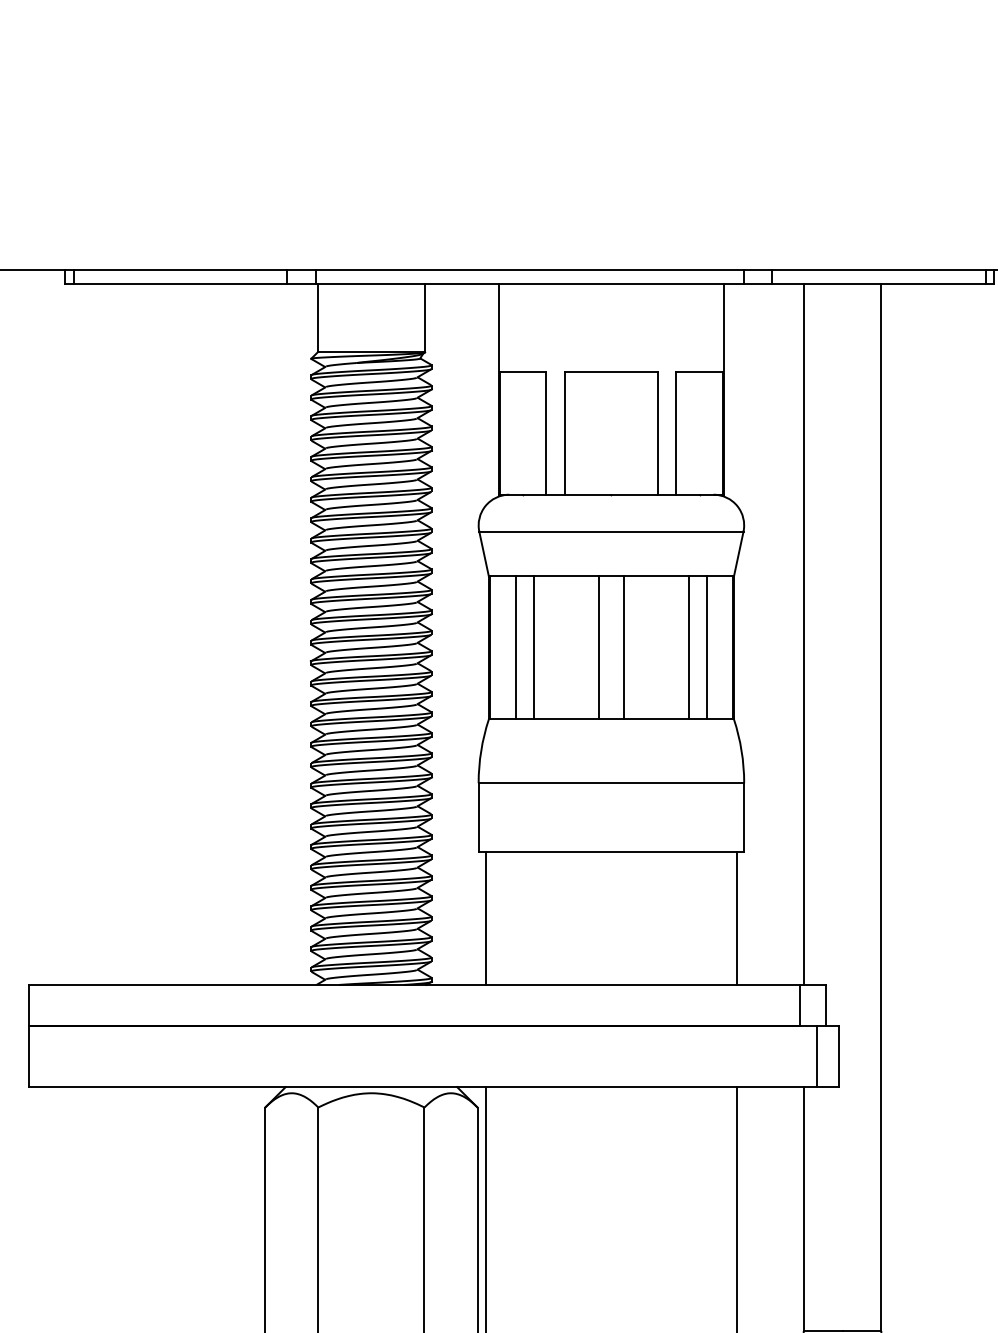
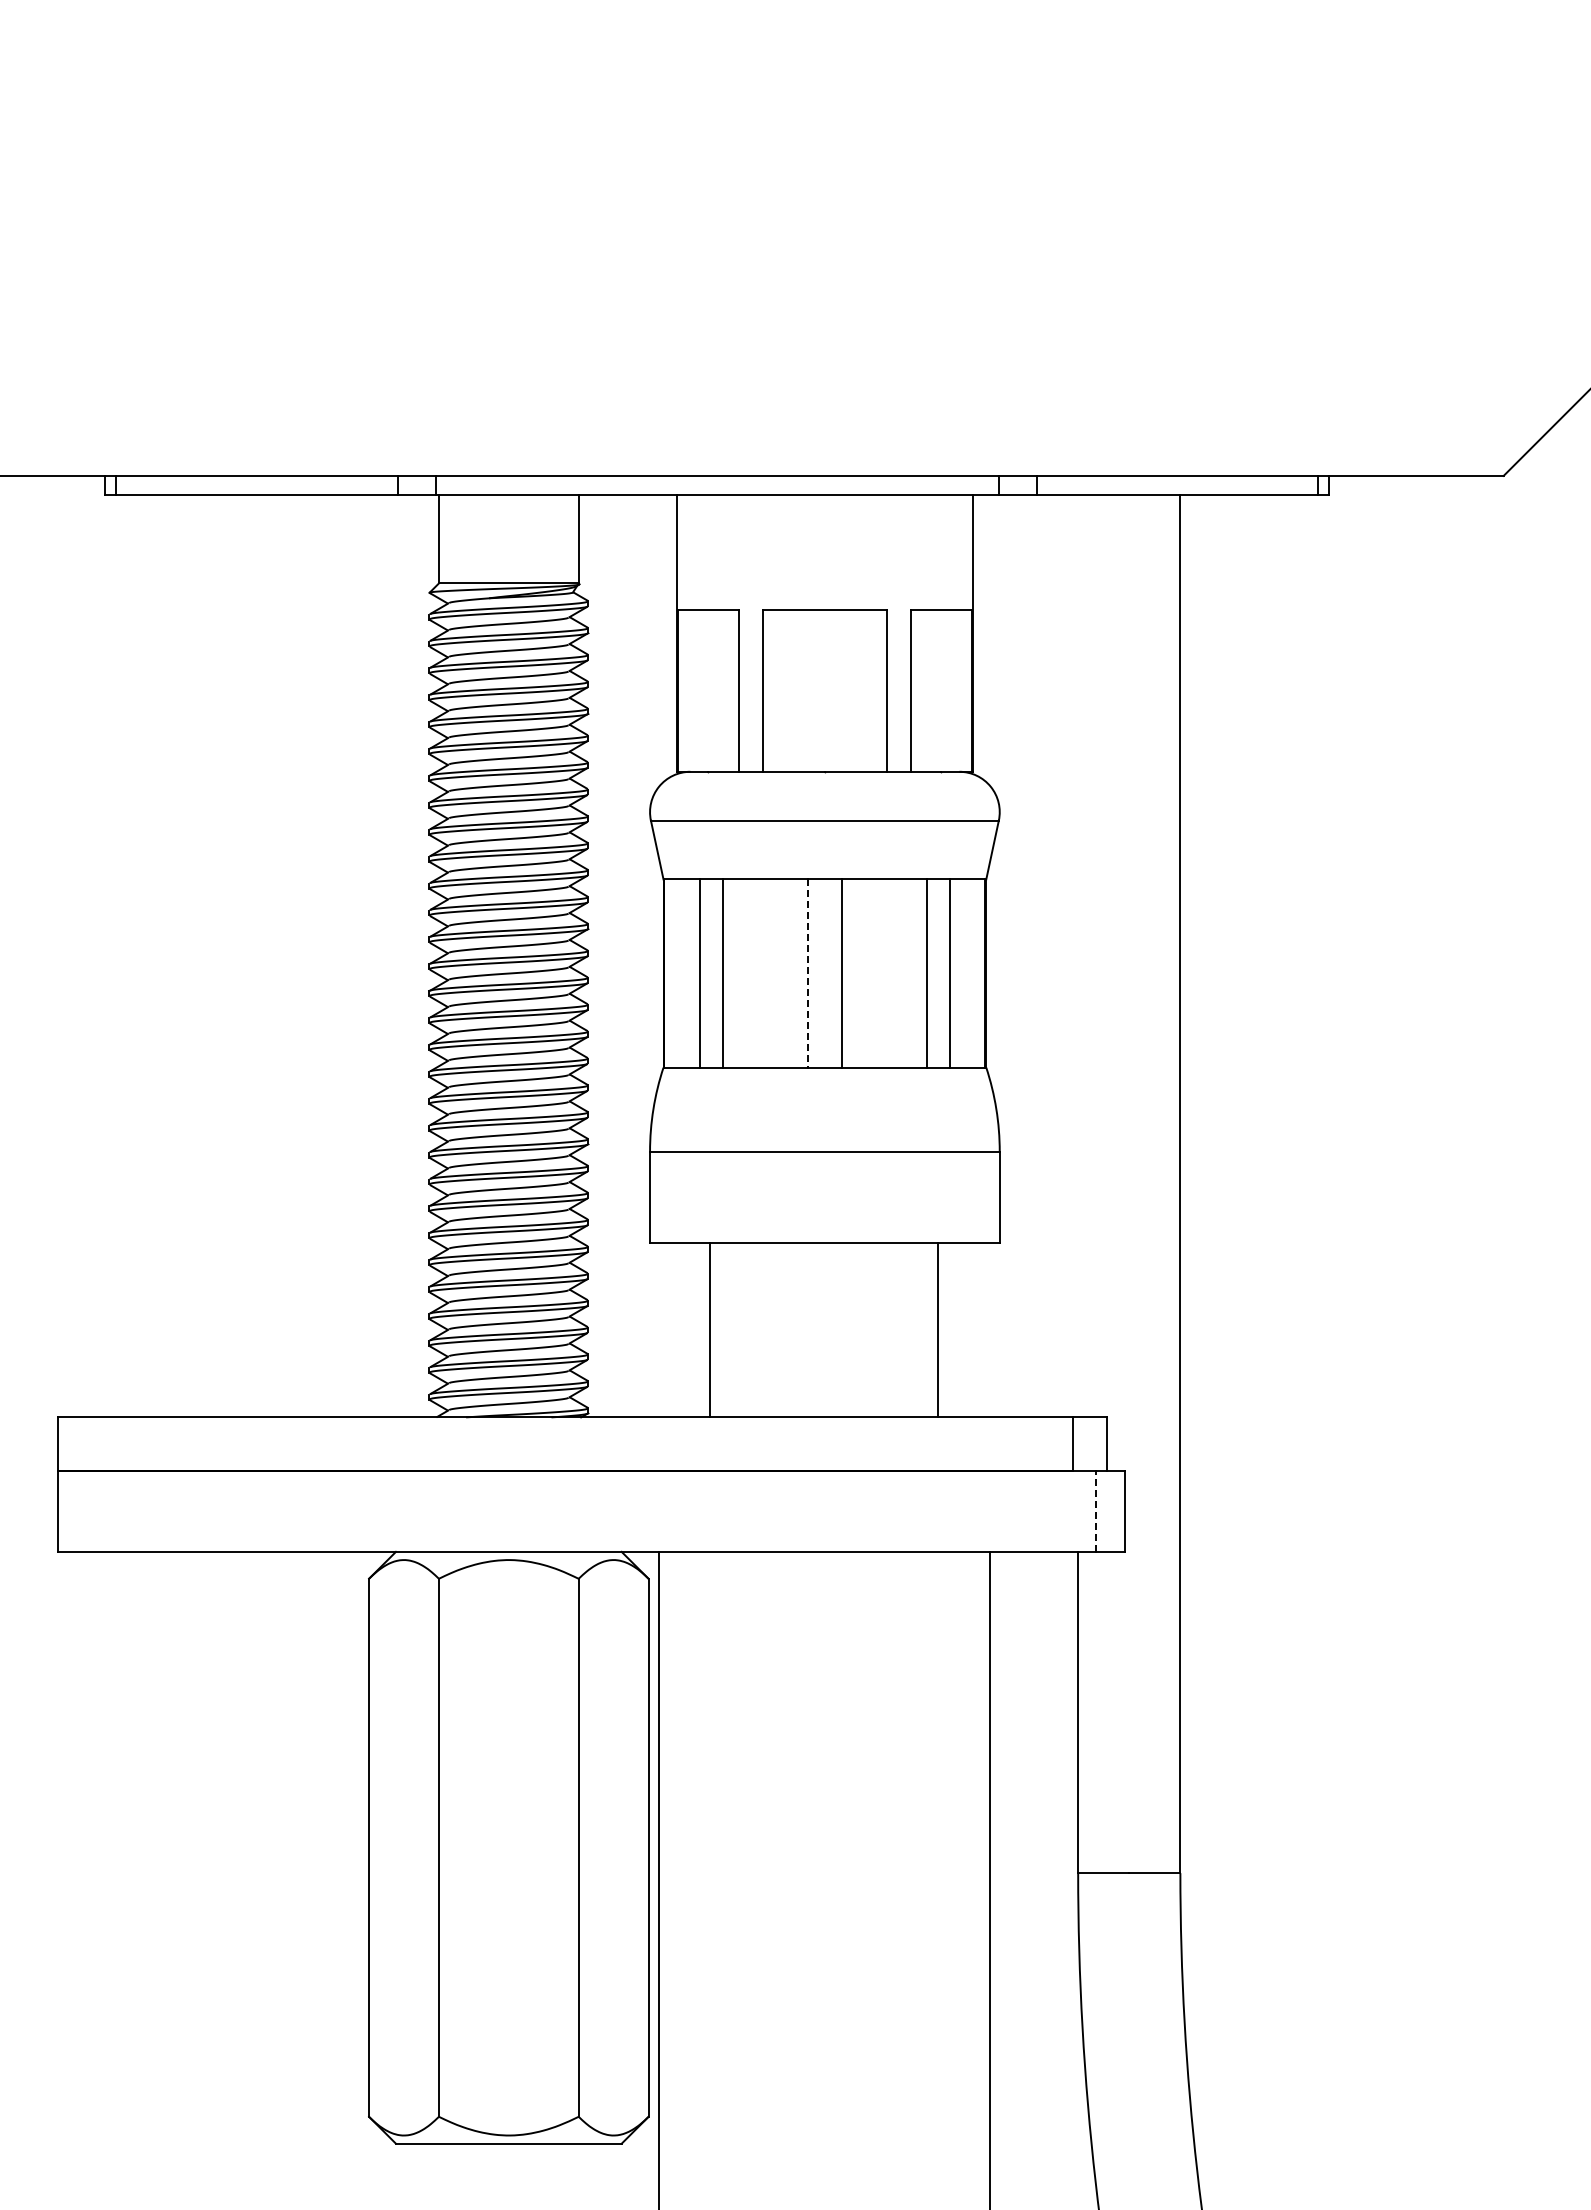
line: (803, 634) -> (1078, 955), removed
line: (598, 648) -> (808, 974), solid -> dashed
line: (485, 918) -> (710, 1329), moved
line: (737, 918) -> (938, 1329), moved
line: (817, 1056) -> (1096, 1511), solid -> dashed

